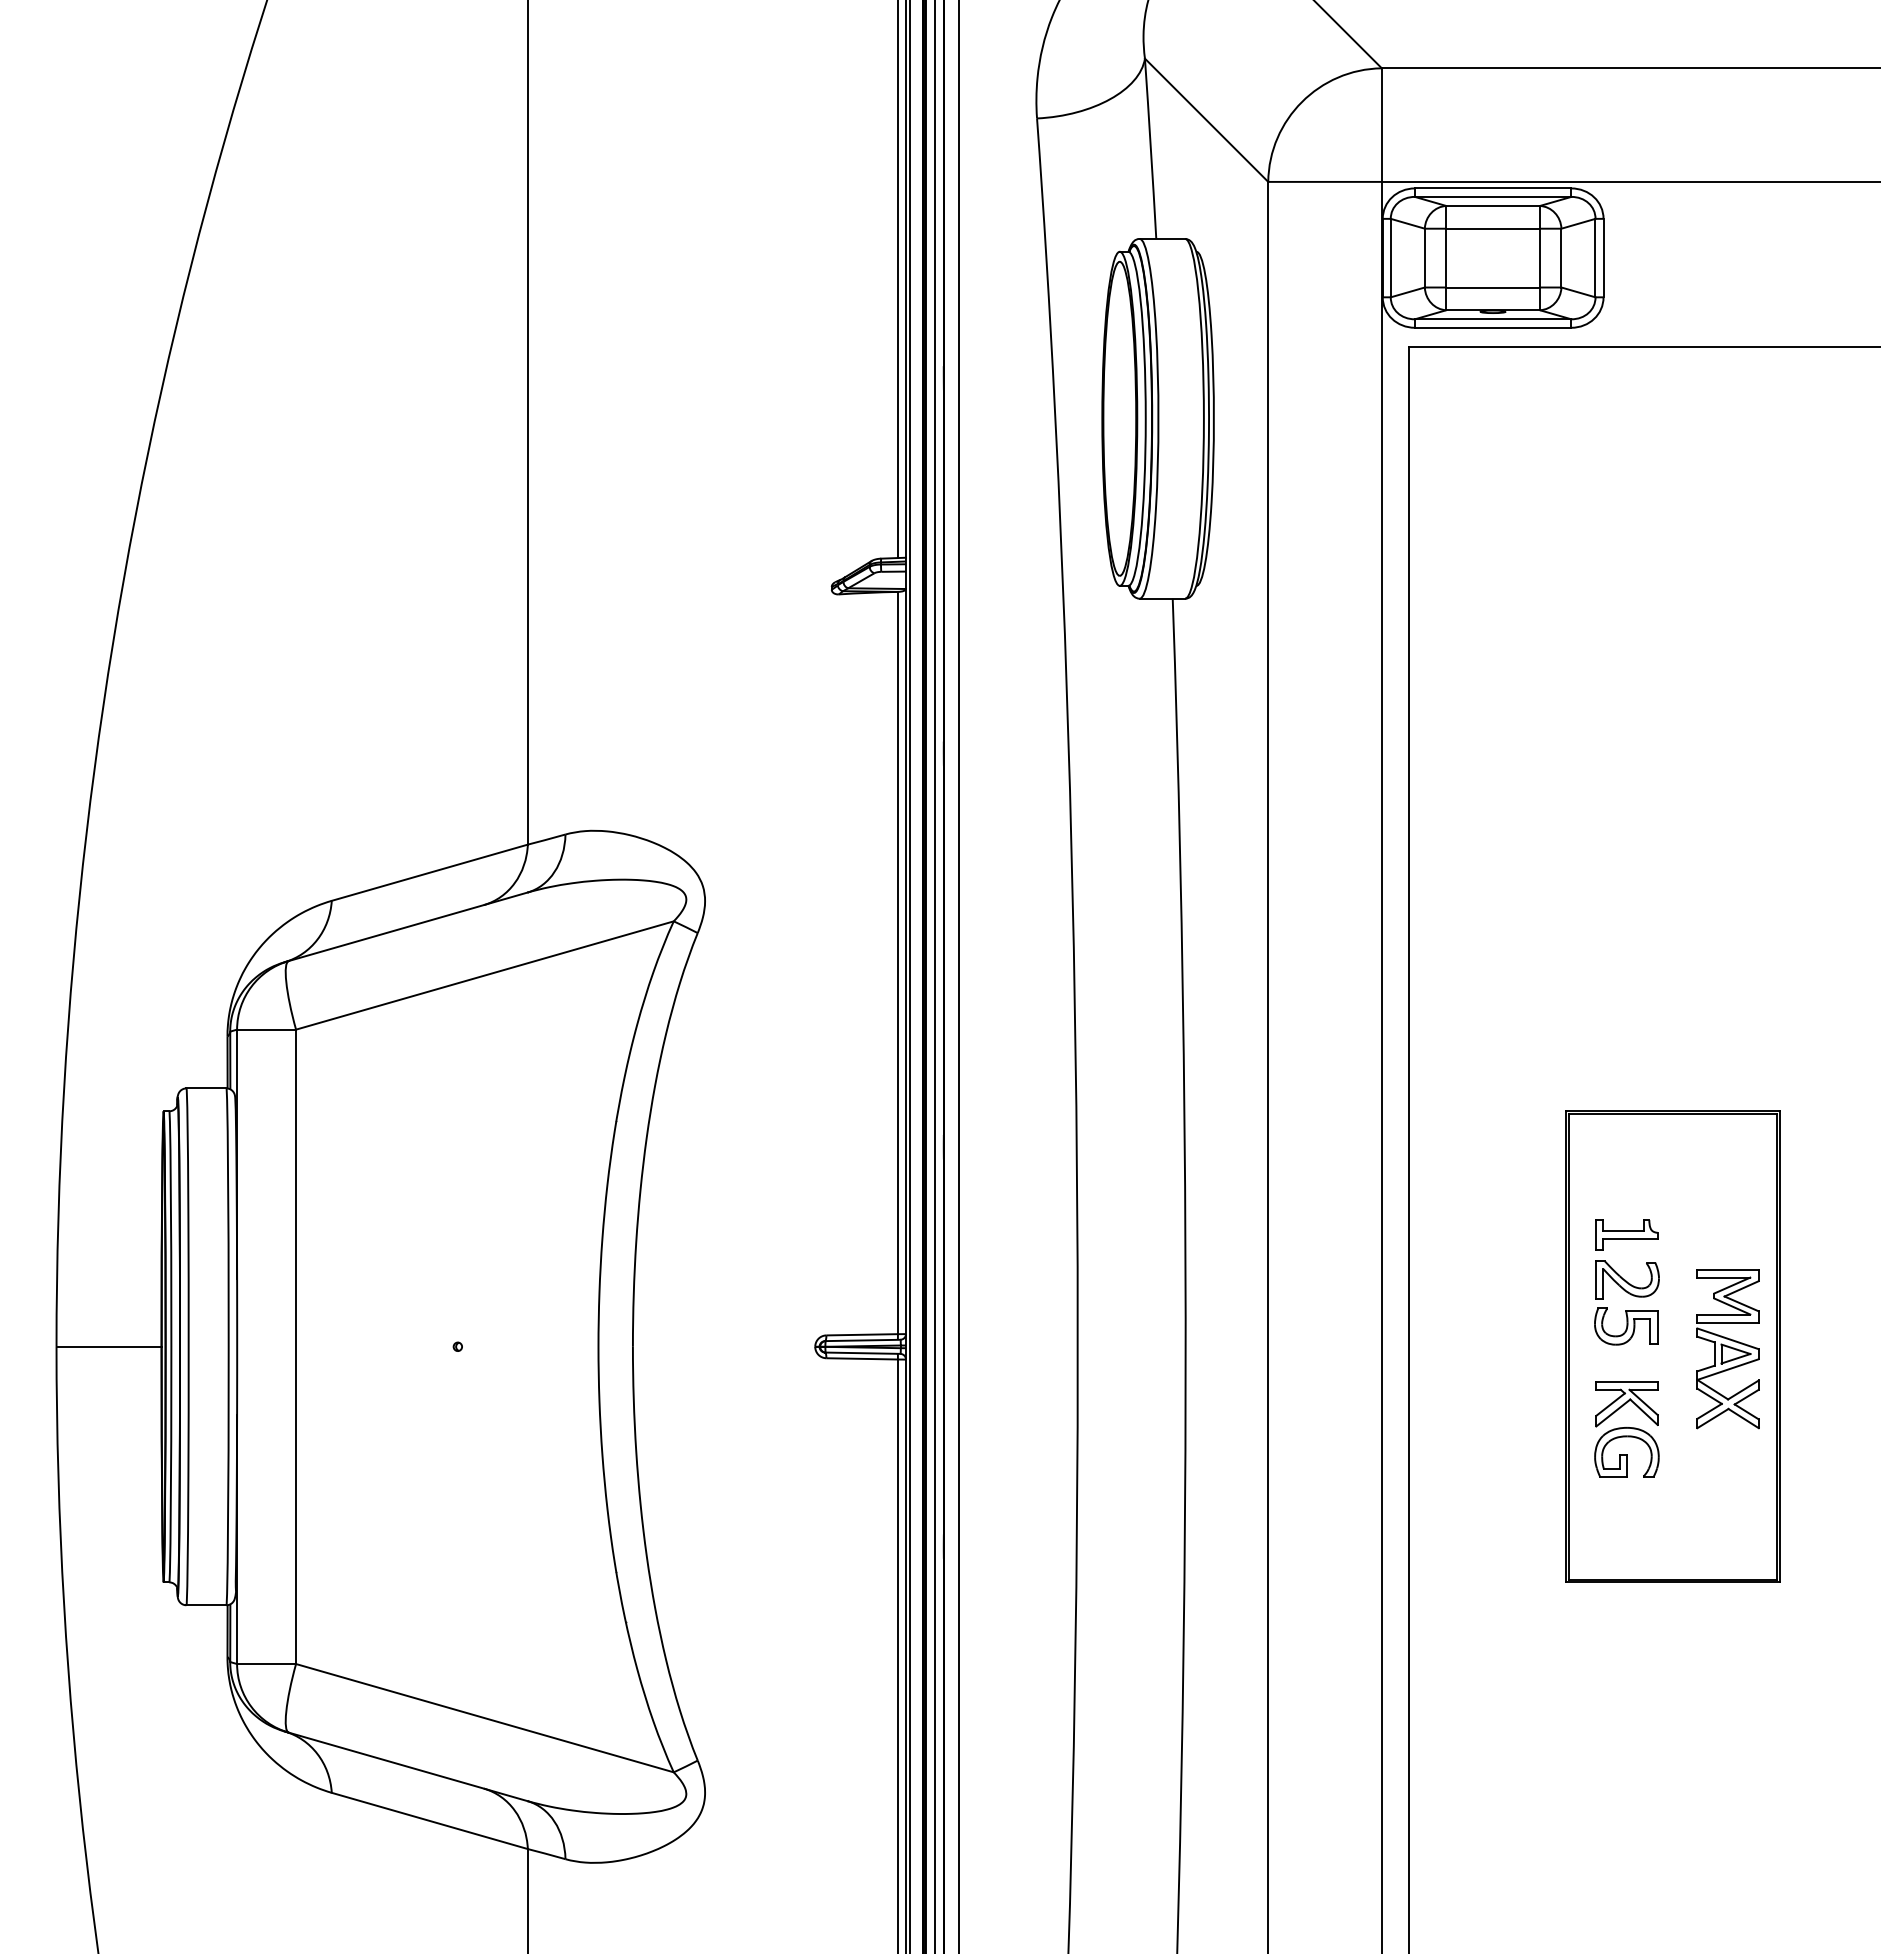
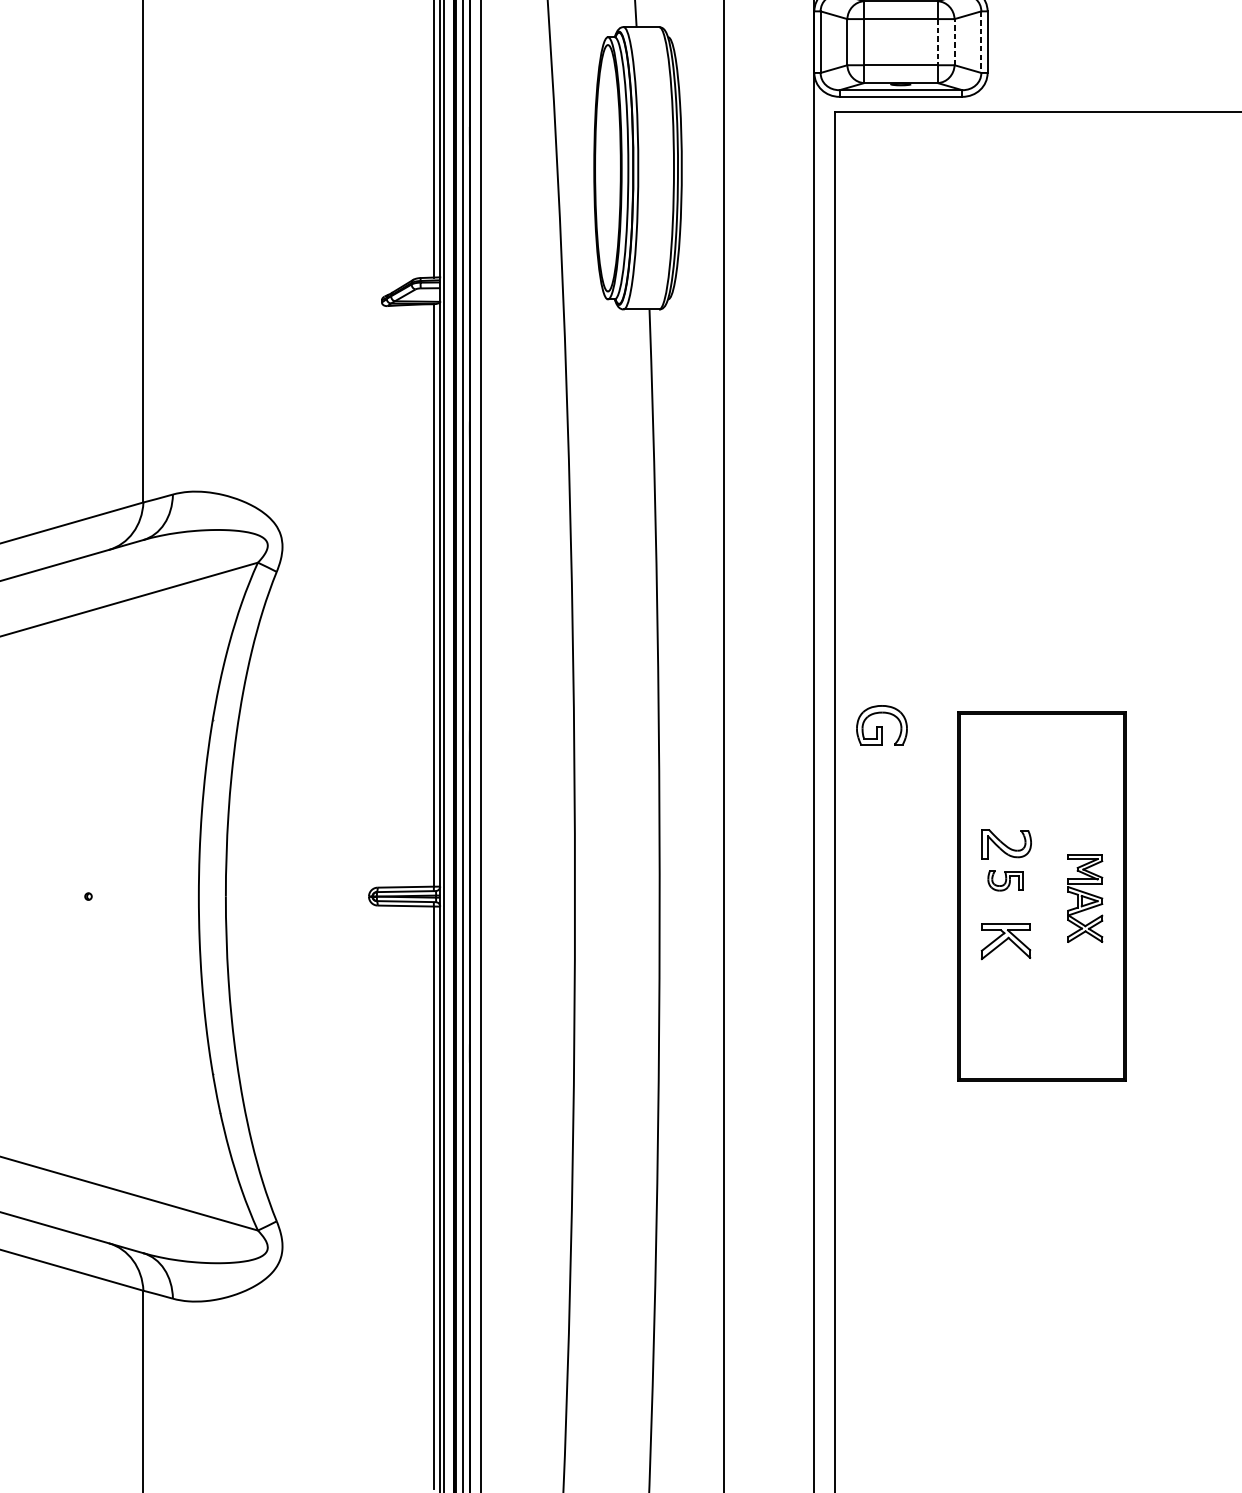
line: (1561, 257) -> (954, 41), solid -> dashed
line: (1539, 258) -> (937, 42), solid -> dashed
line: (1595, 258) -> (981, 42), solid -> dashed
part: (1626, 1234) -> (1005, 808), removed
part: (1626, 1326) -> (1005, 880), size x0.7
part: (1727, 1349) -> (1084, 898), size x0.7
part: (1626, 1452) -> (881, 725), moved

